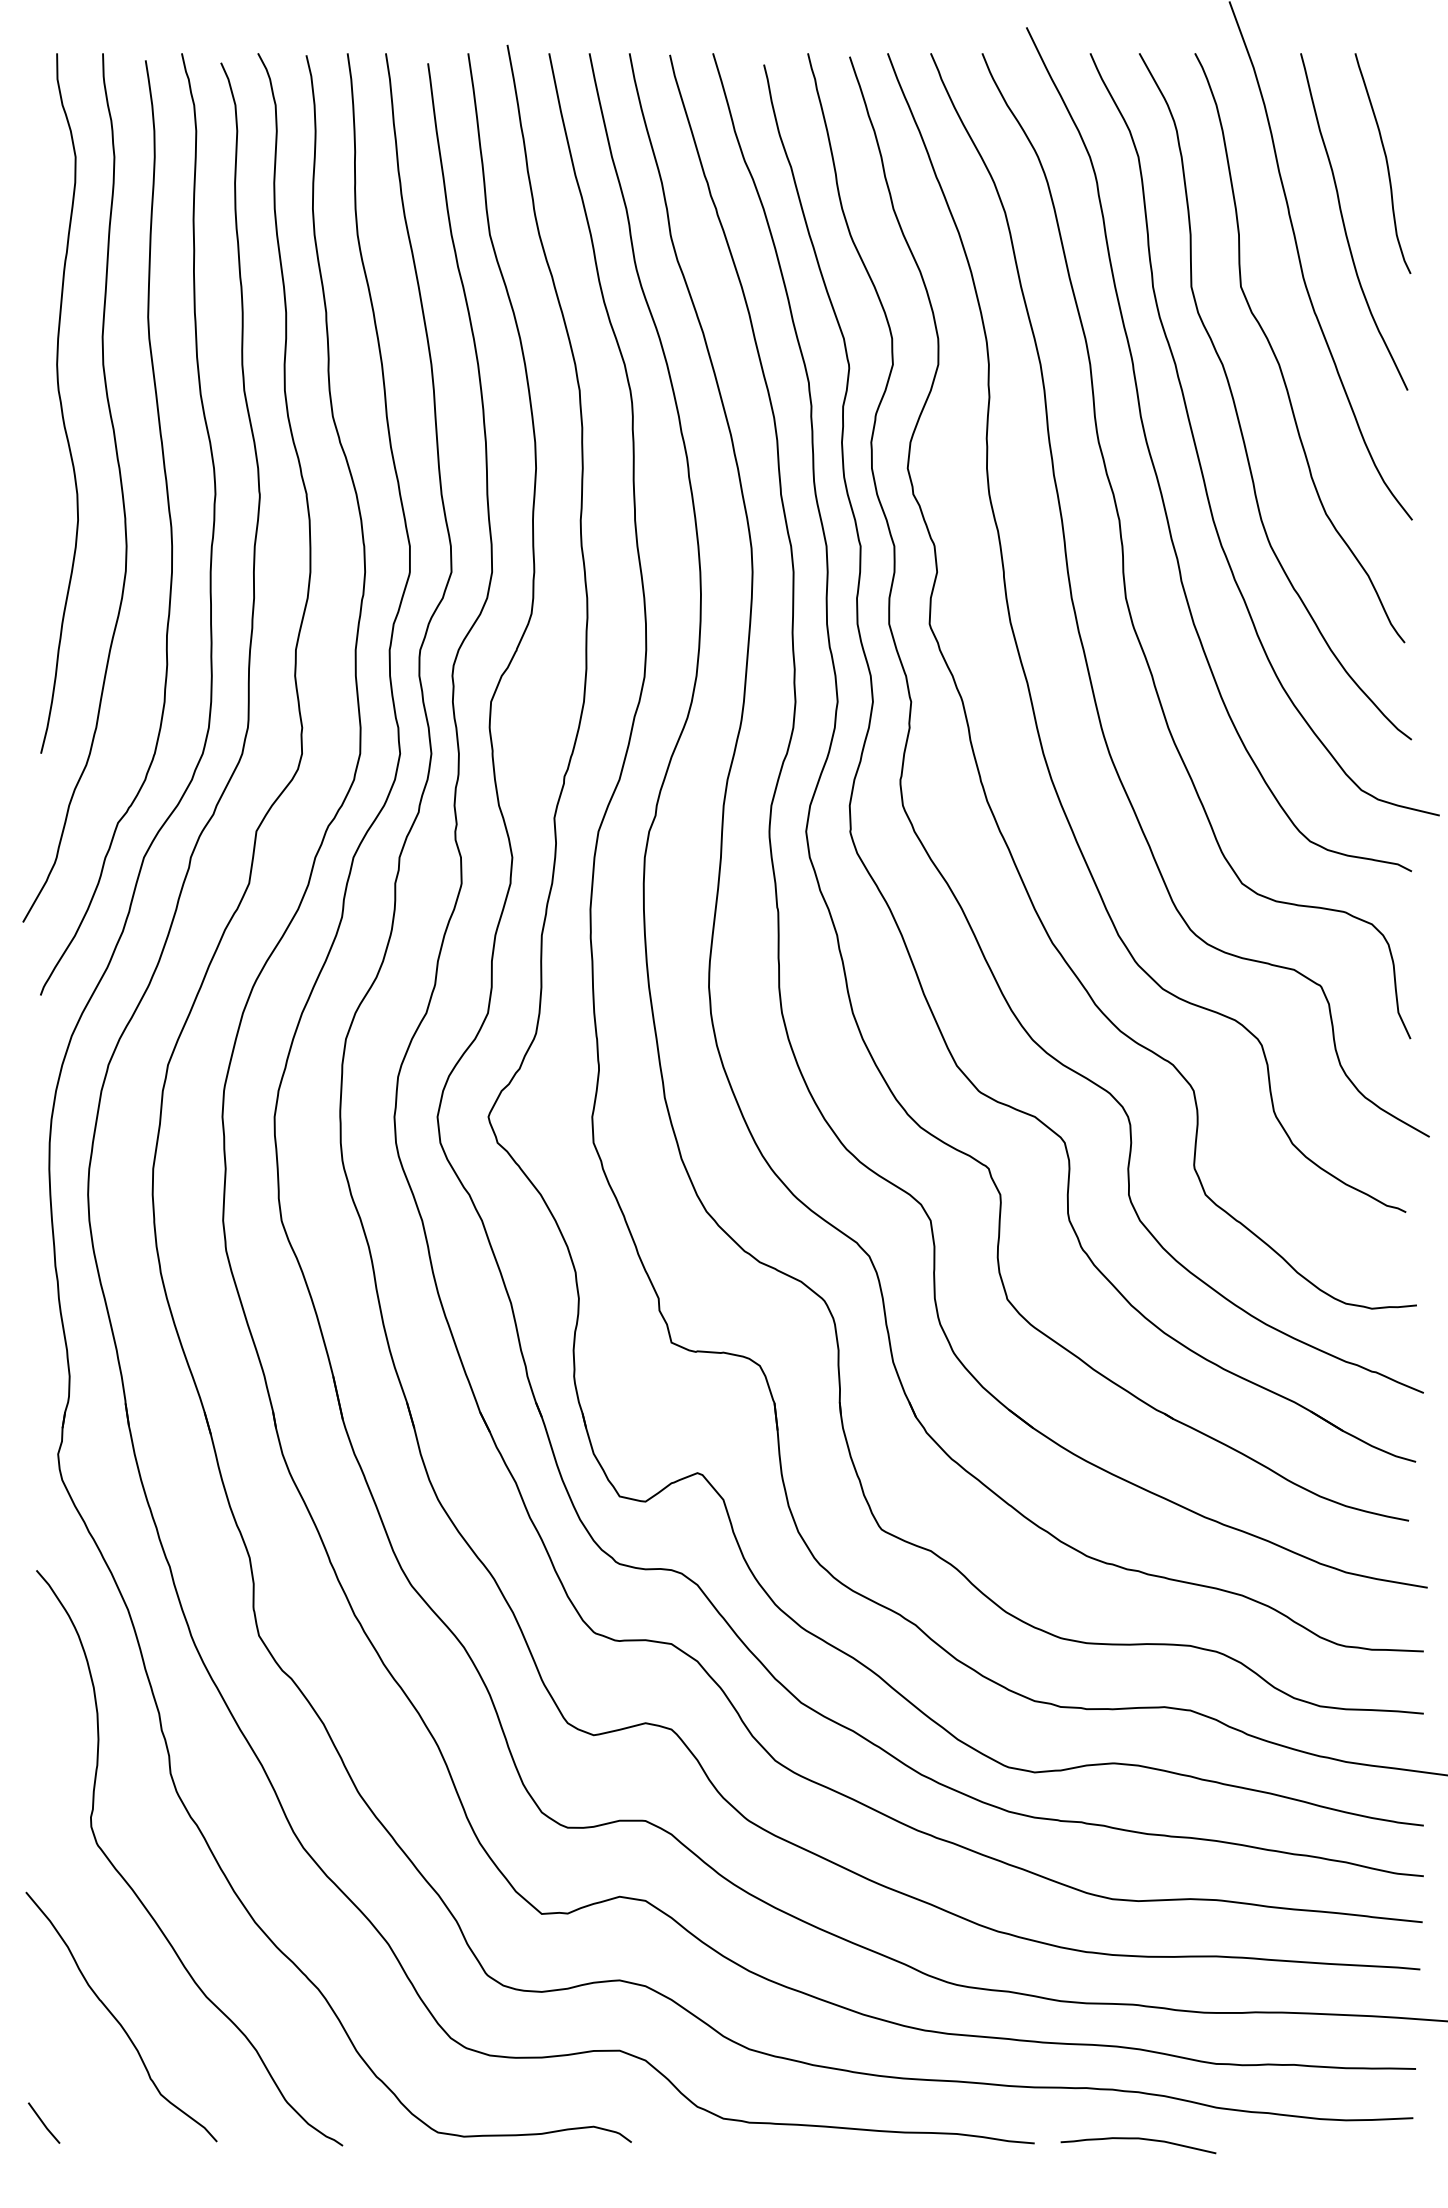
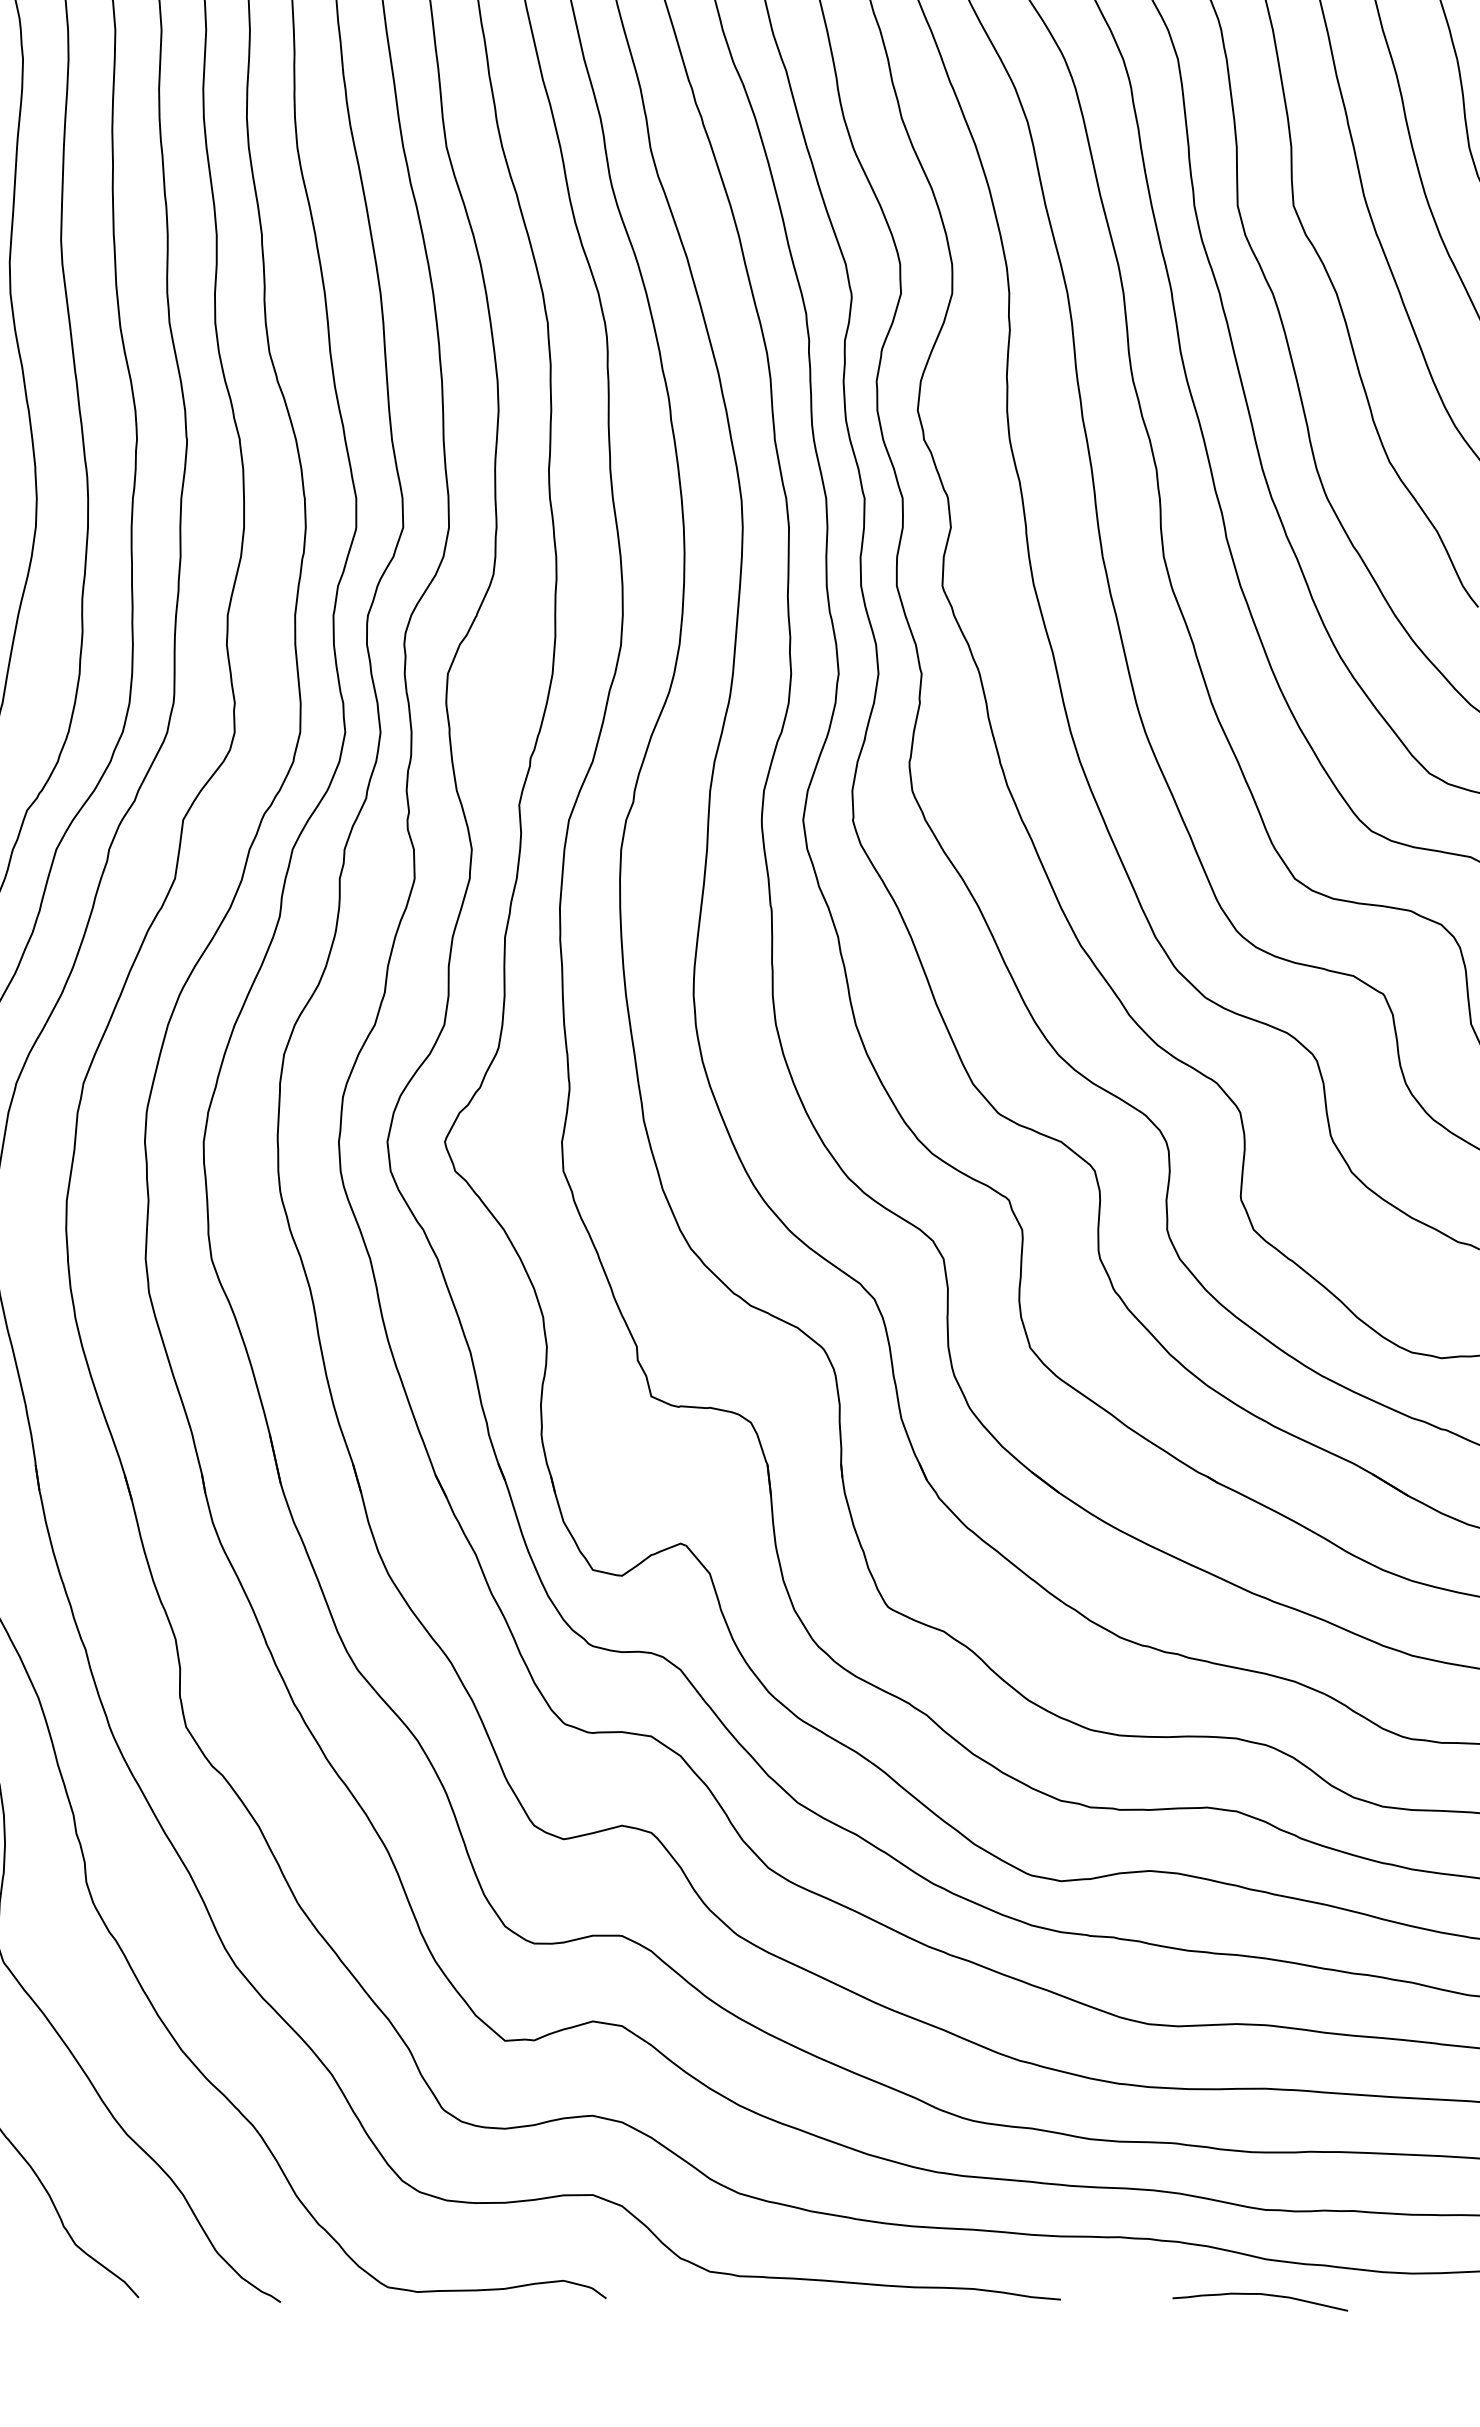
curve: (1138, 2139) -> (1260, 2295), moved

